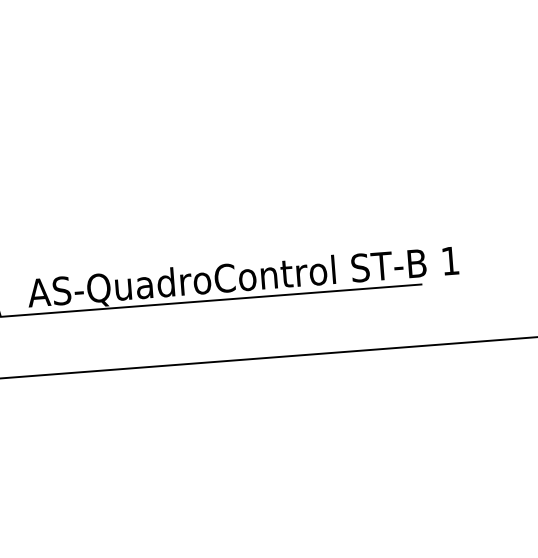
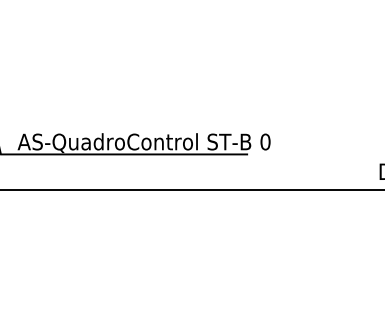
text: (450, 260) -> (265, 141), 1 -> 0

